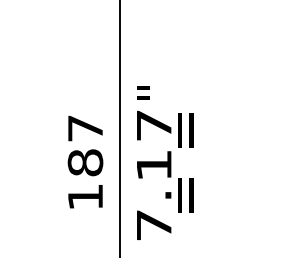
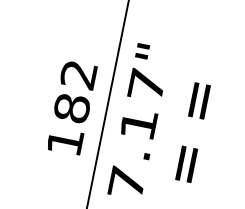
text: (84, 128) -> (77, 74), 187 -> 182
text: (185, 162) -> (192, 132), moved

